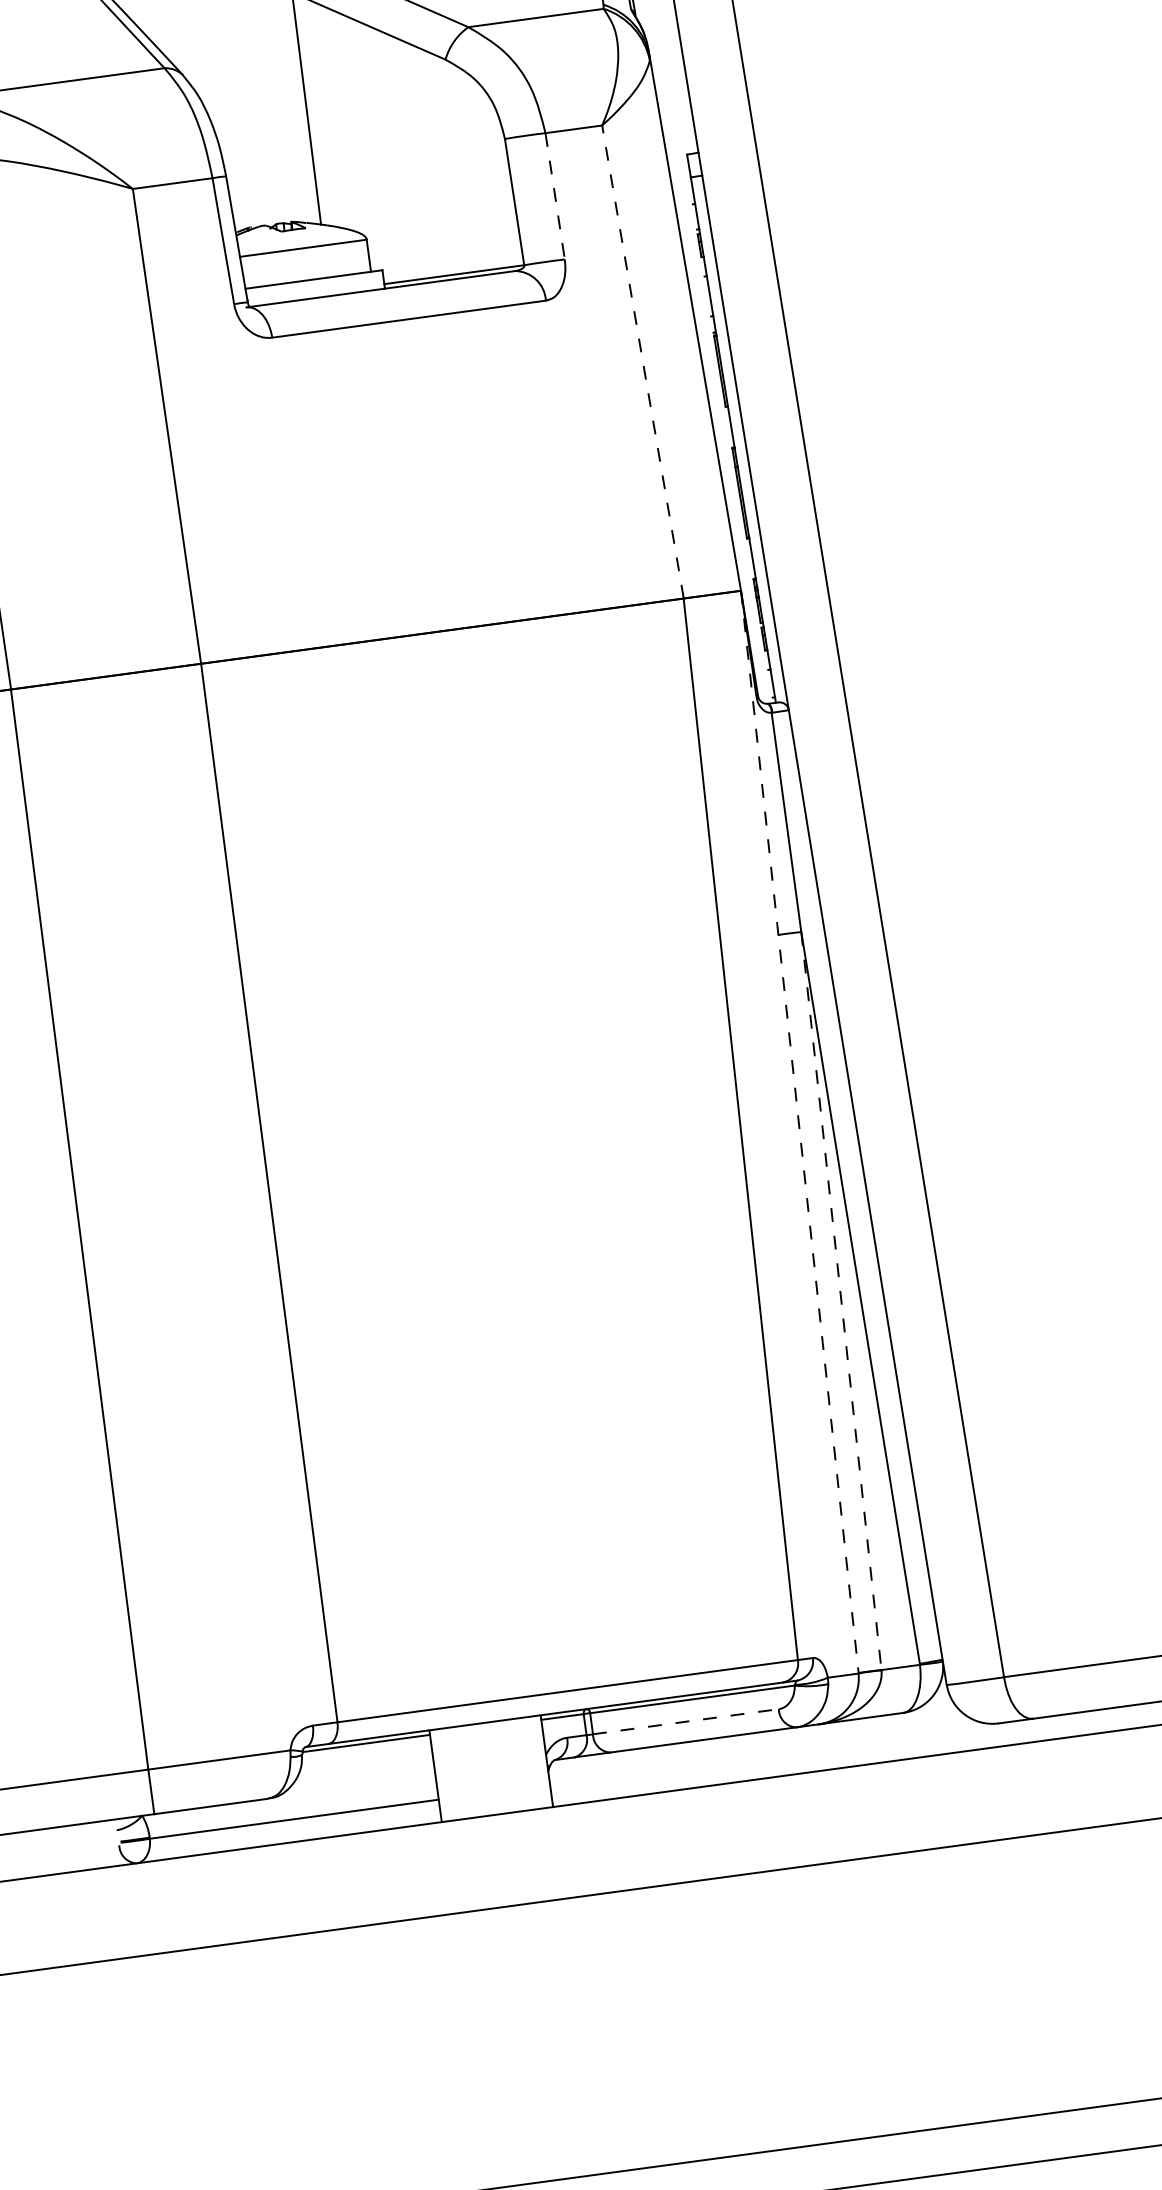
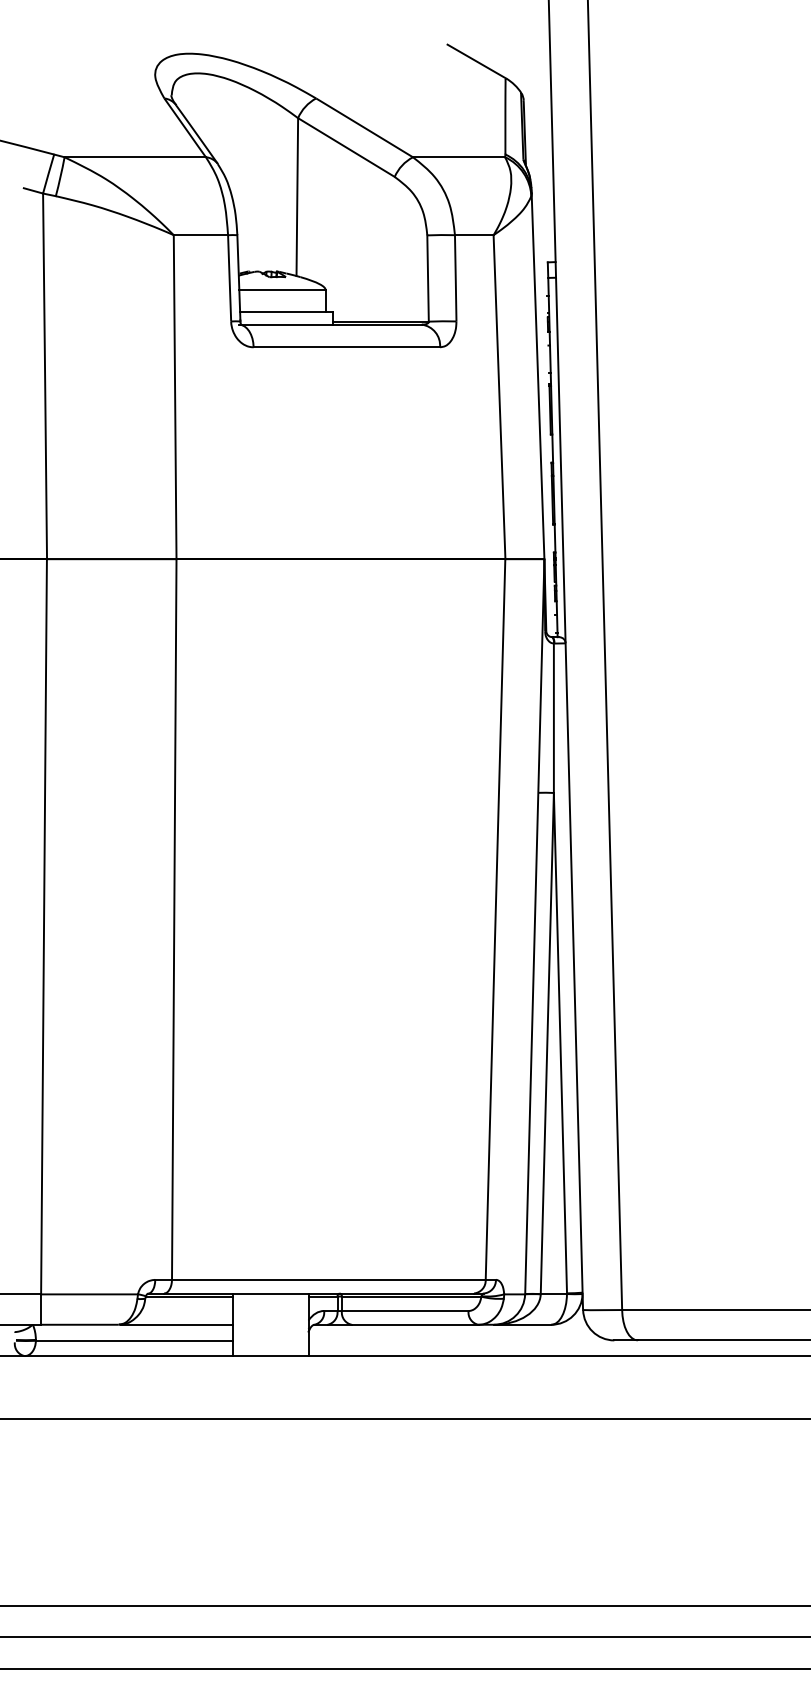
line: (555, 198) -> (455, 279), dashed -> solid
line: (642, 361) -> (499, 396), dashed -> solid
line: (799, 1131) -> (534, 926), dashed -> solid
line: (841, 1300) -> (547, 1043), dashed -> solid
line: (686, 1720) -> (405, 1310), dashed -> solid
line: (352, 1786) -> (176, 1324), added

